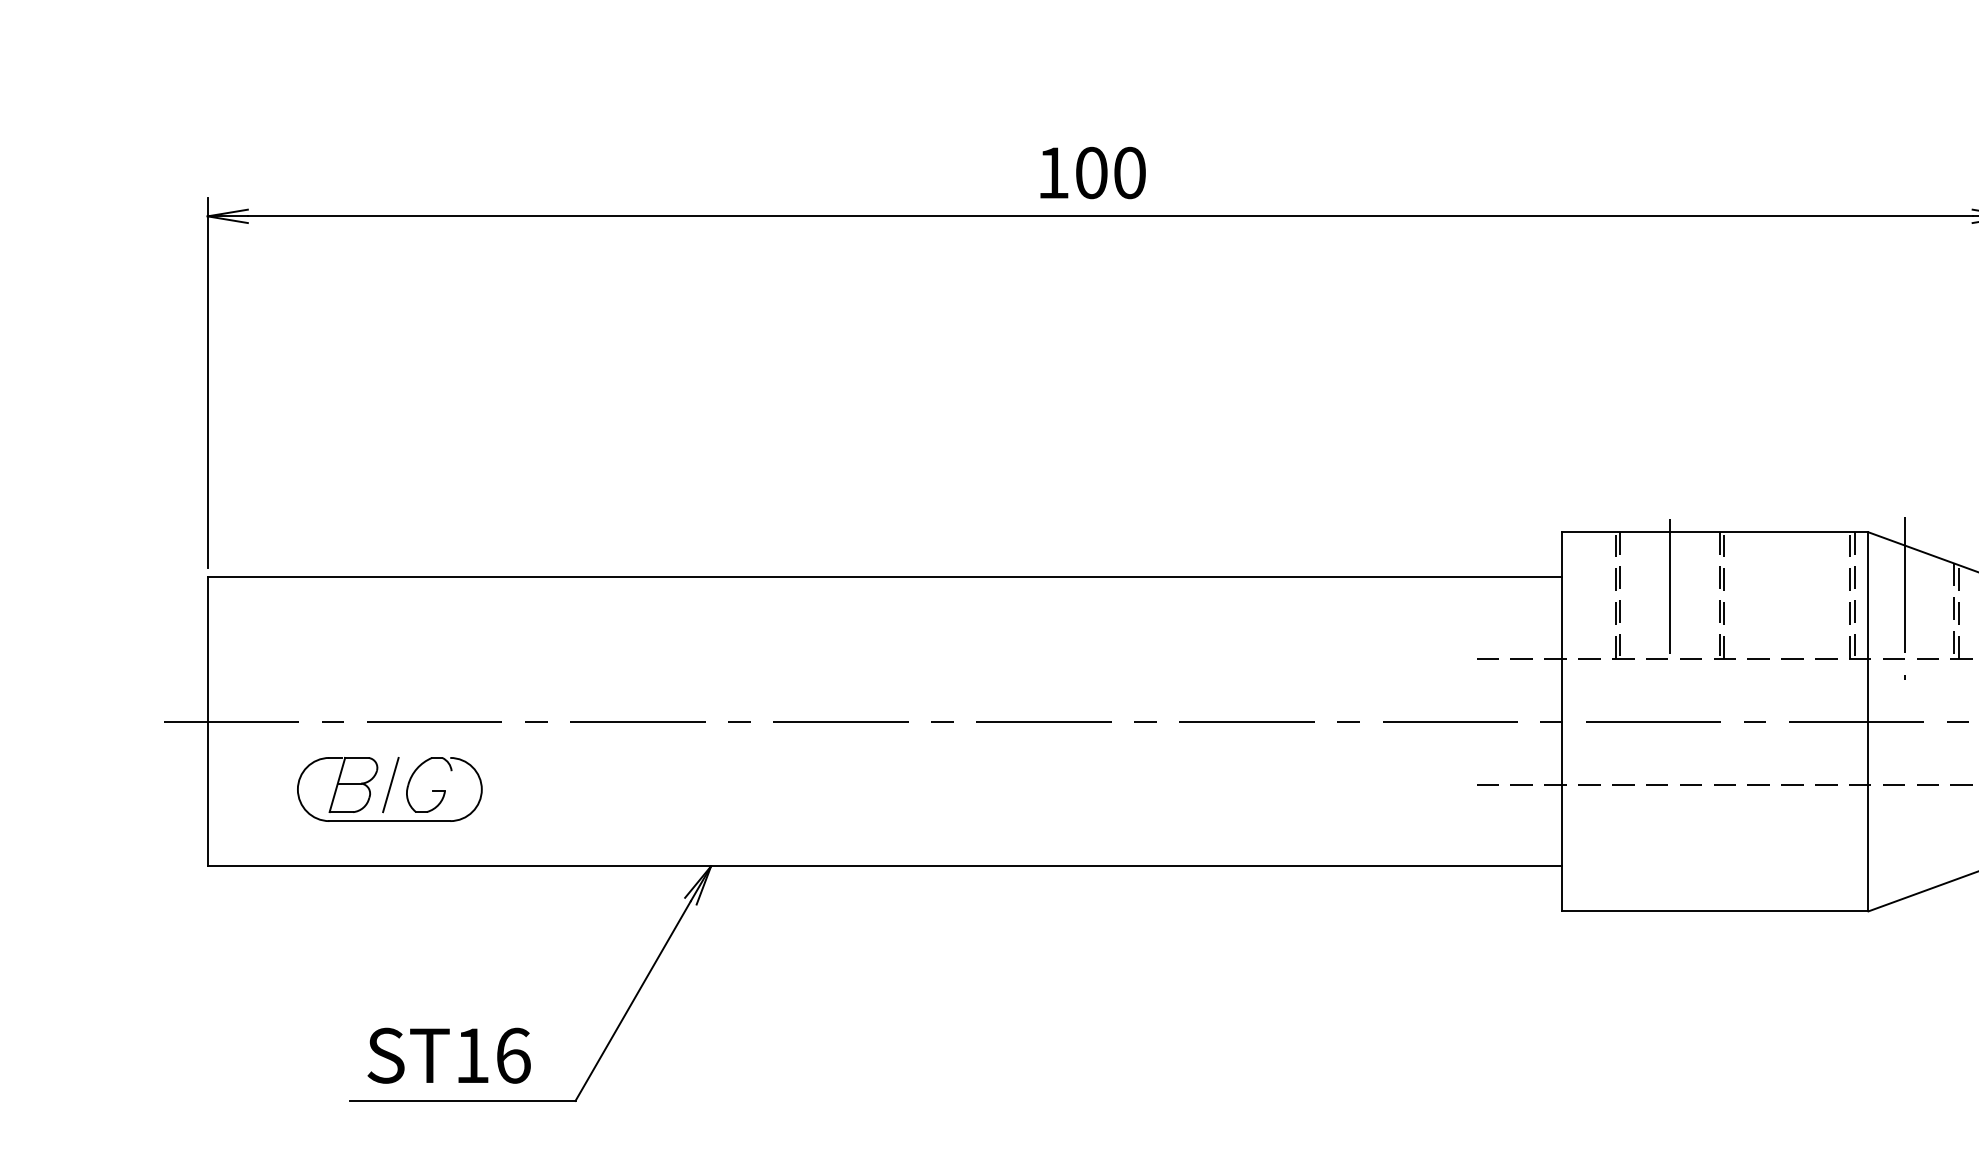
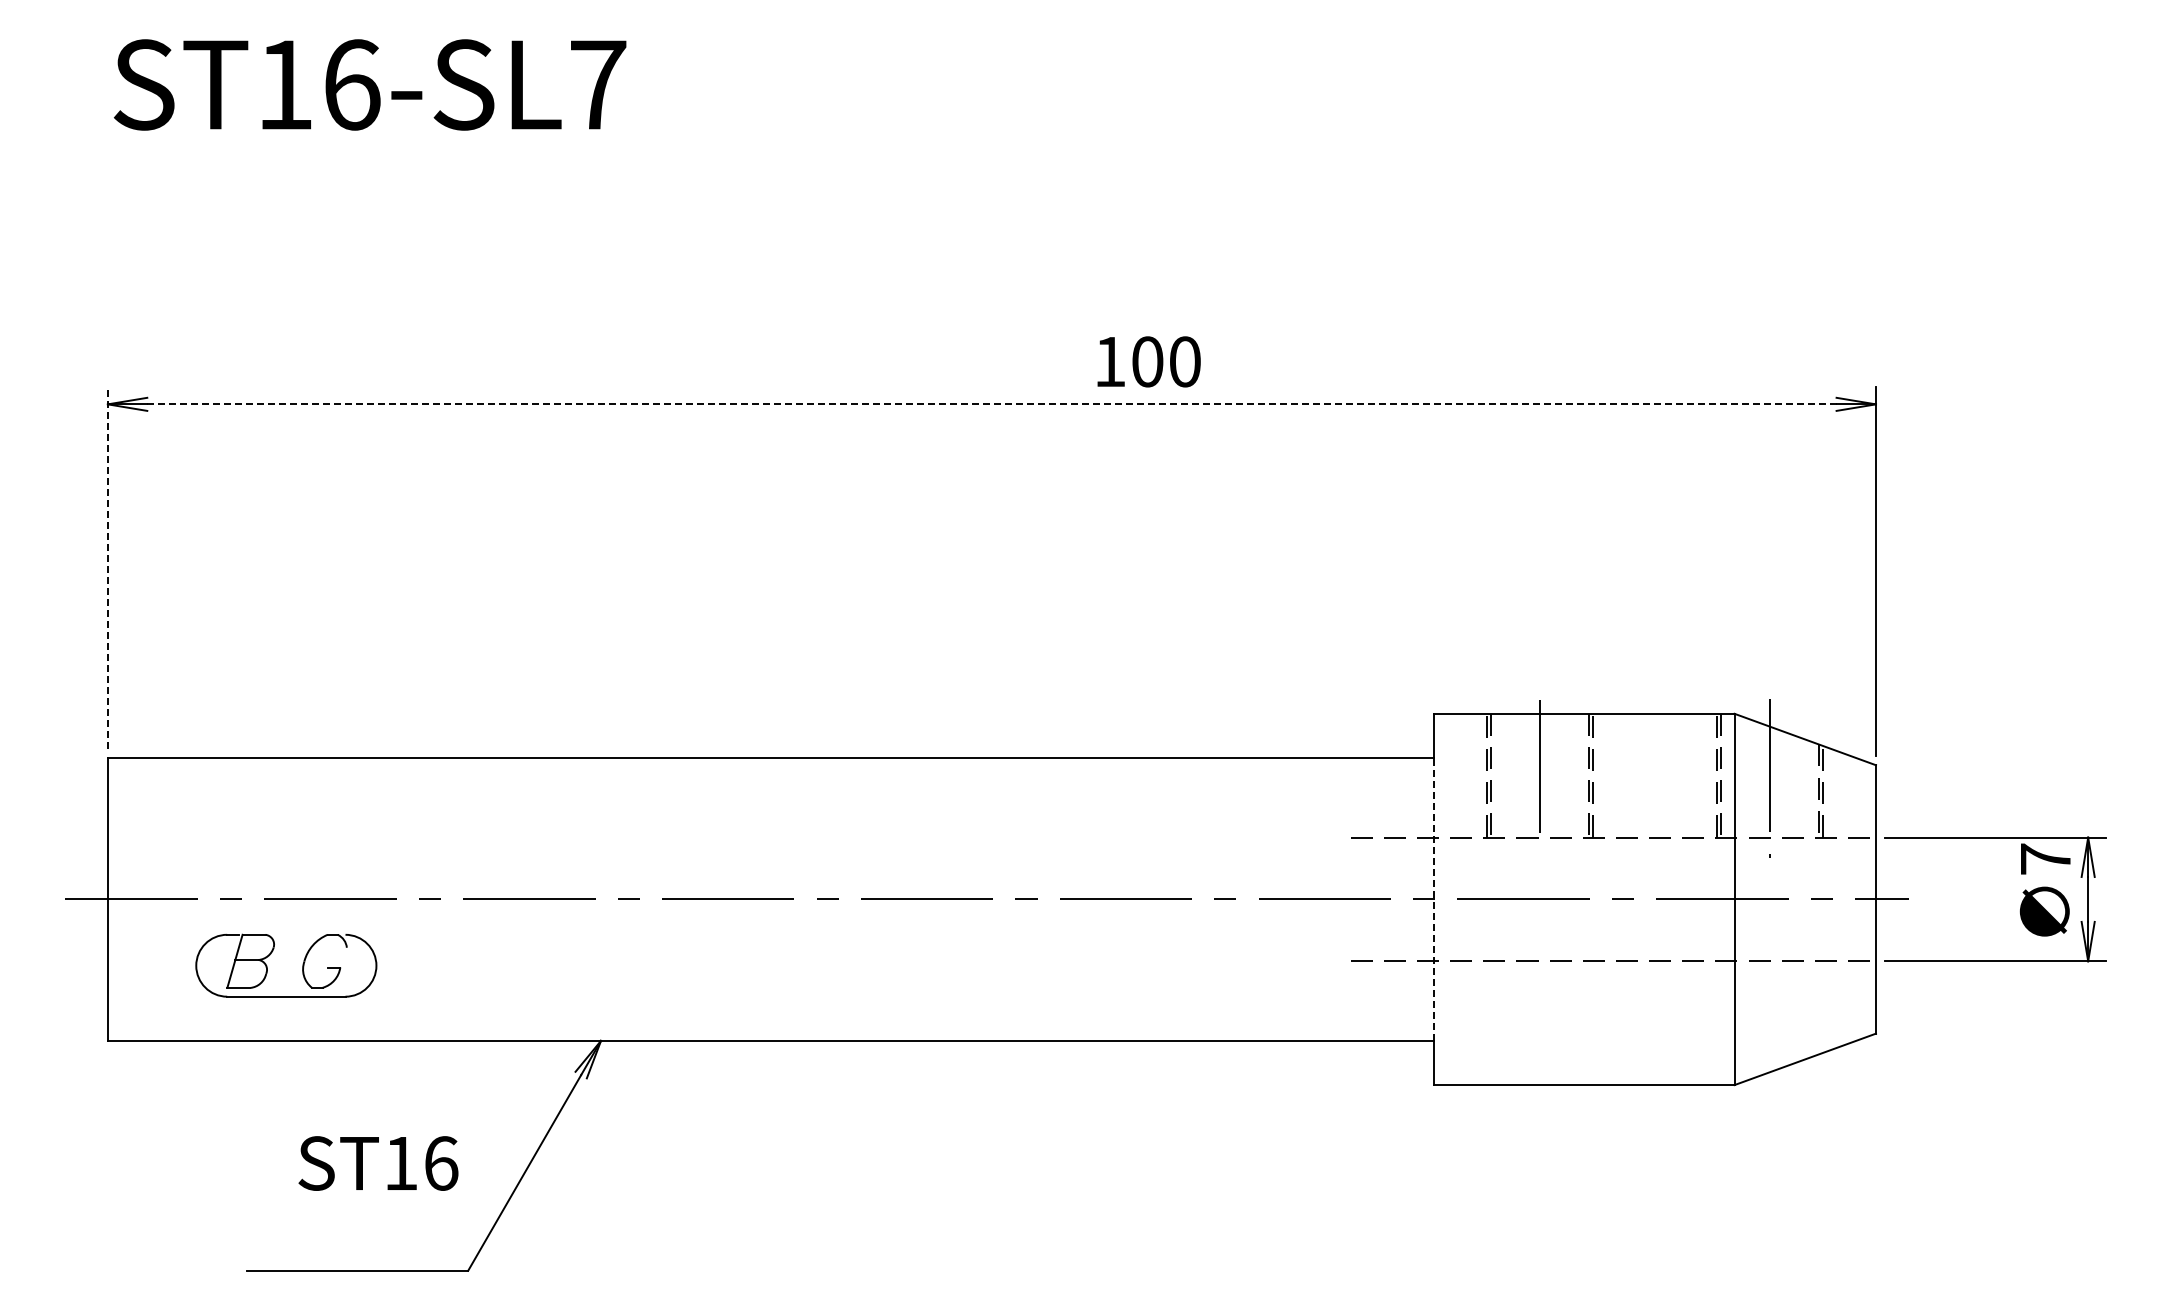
text: (1092, 172) -> (1148, 361), moved
line: (1109, 216) -> (991, 404), solid -> dashed
line: (207, 382) -> (107, 567), solid -> dashed
line: (1561, 720) -> (1433, 898), solid -> dashed
line: (390, 784) -> (286, 960), removed
text: (449, 1055) -> (378, 1163), moved

